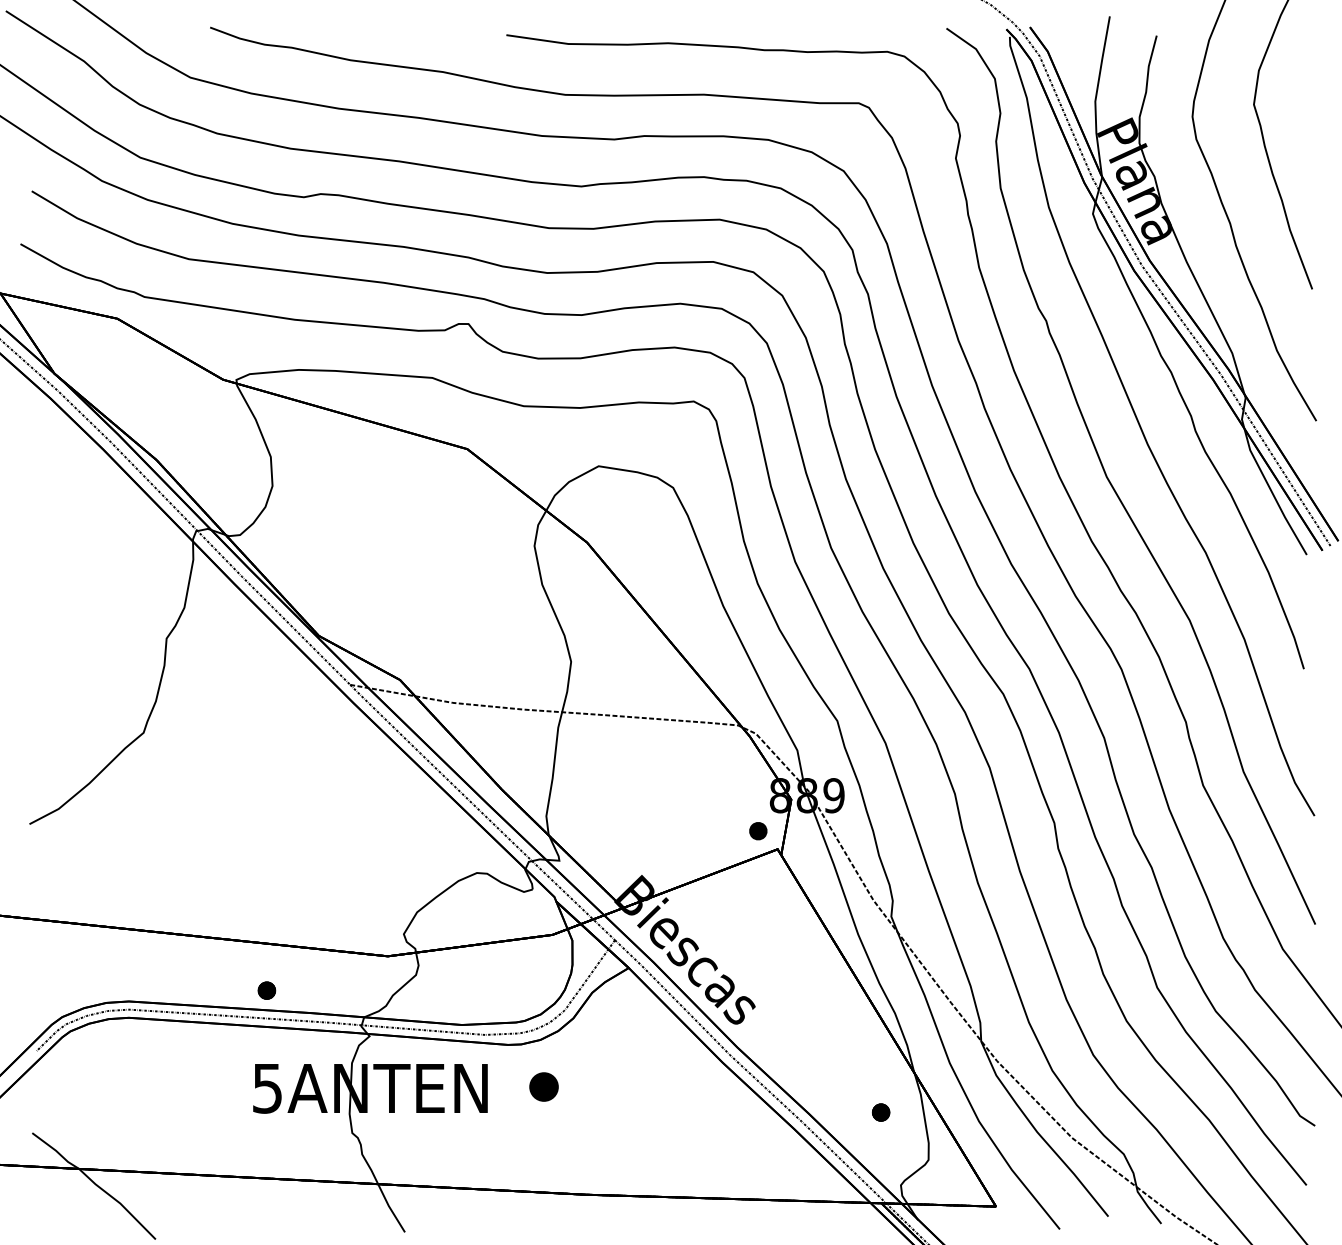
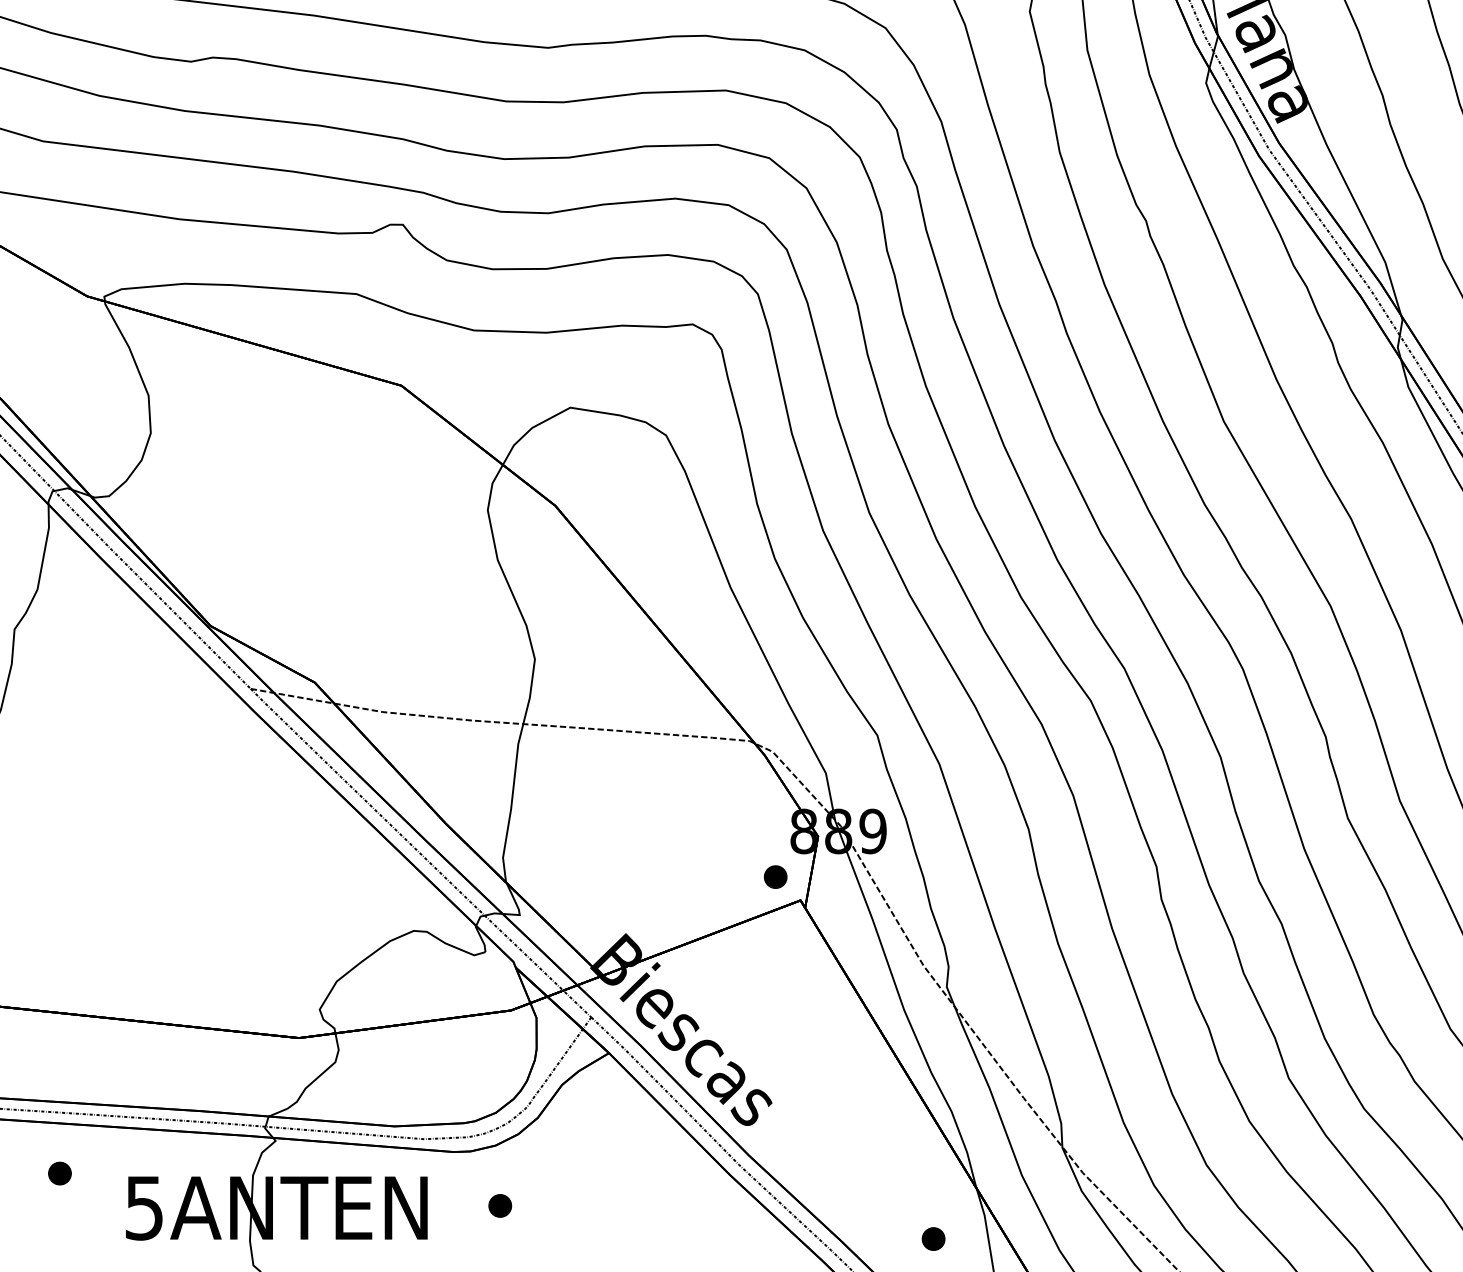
part: (266, 990) -> (59, 1173), moved
part: (544, 1086) -> (500, 1205), size x0.62

